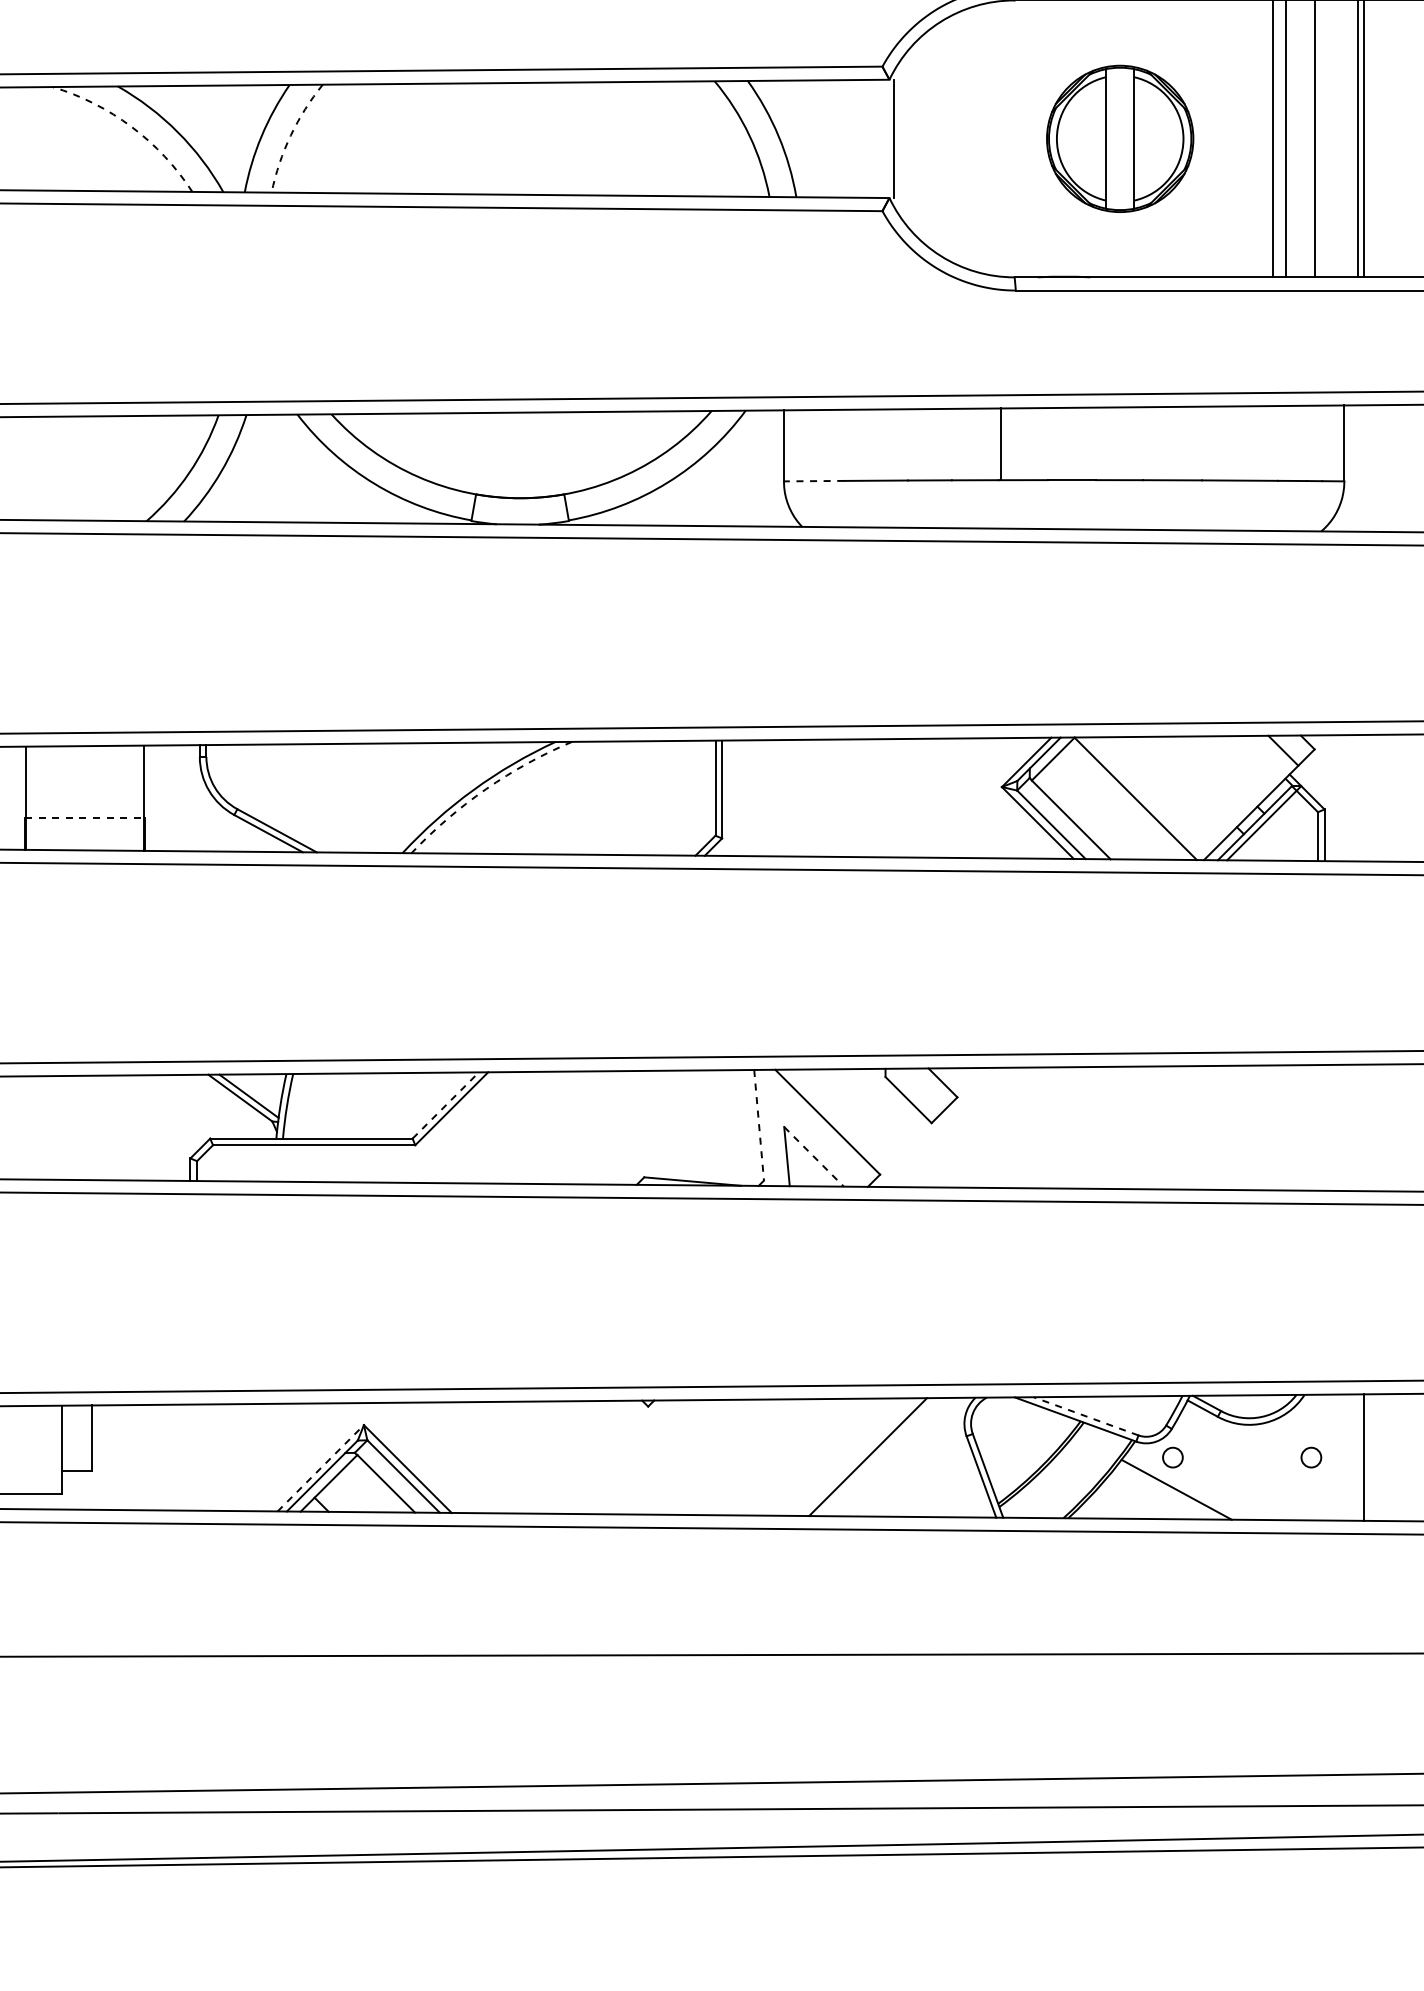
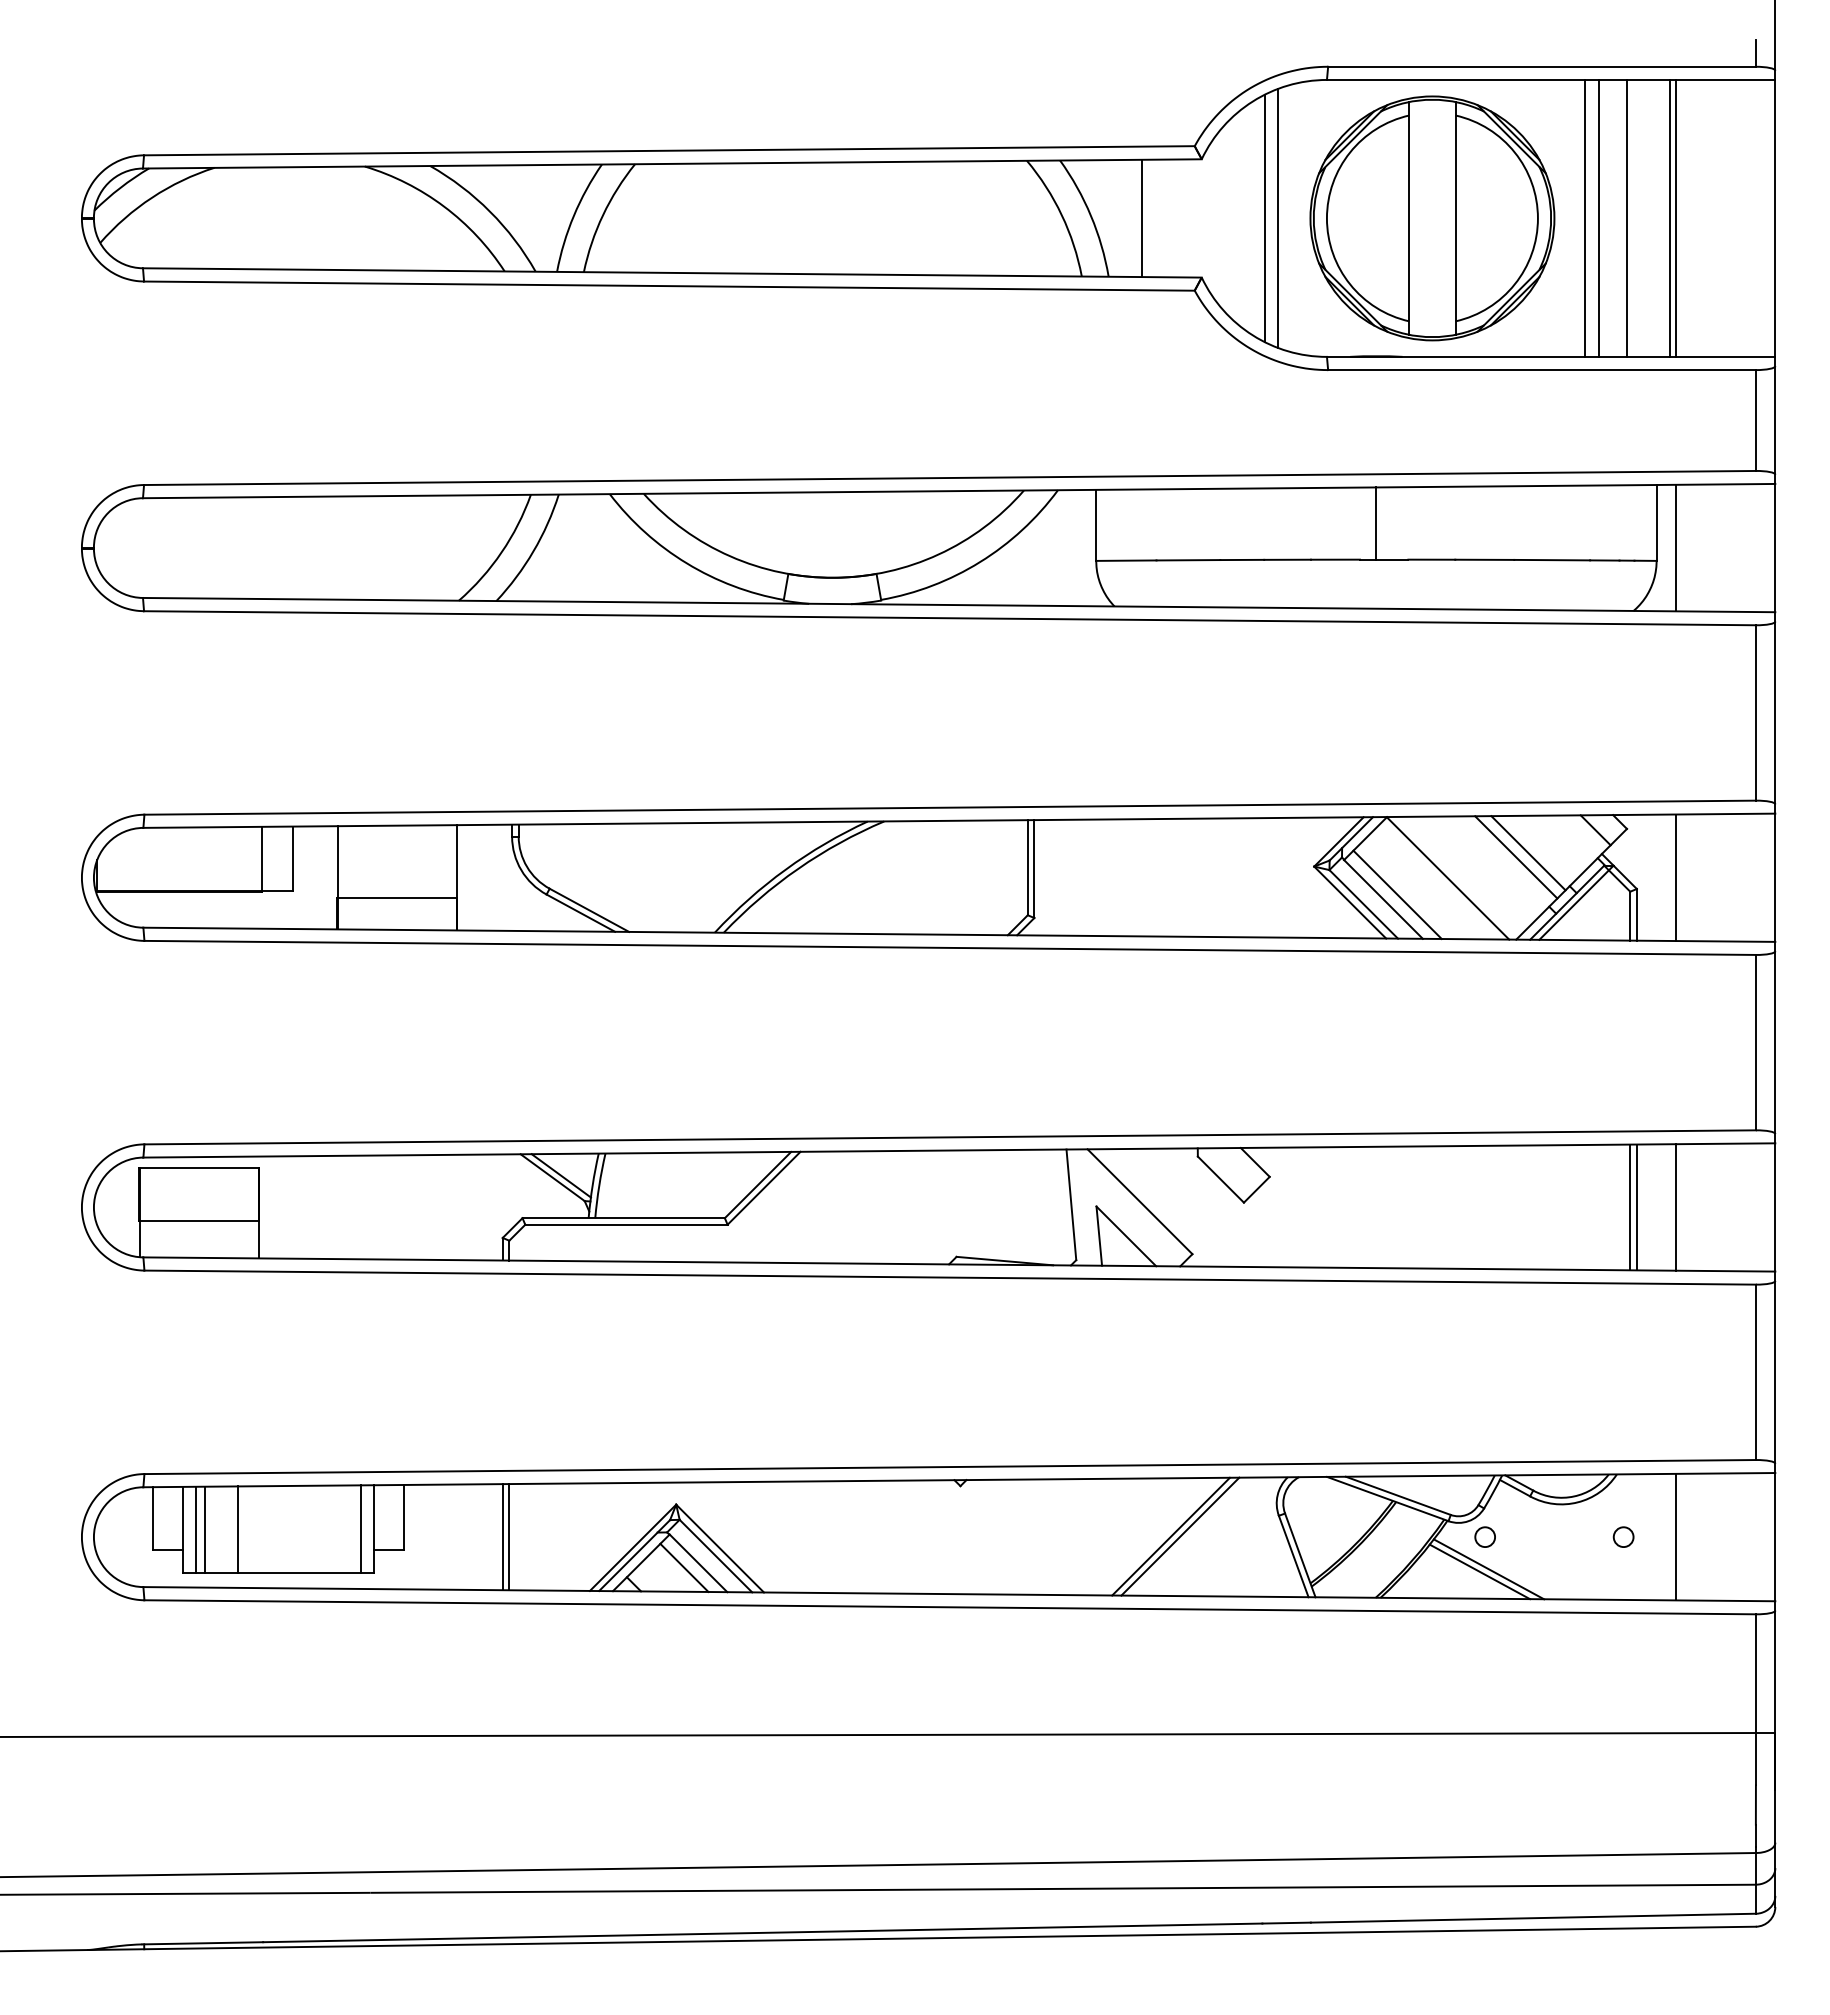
arc: (132, 126) -> (444, 206), dashed -> solid
arc: (291, 135) -> (603, 215), dashed -> solid
line: (894, 138) -> (1142, 218), moved
line: (953, 138) -> (1265, 218), added
line: (965, 138) -> (1277, 218), added
part: (1120, 138) -> (1432, 218), size x1.67
line: (1001, 443) -> (1376, 523), moved
line: (1364, 467) -> (1676, 547), added
line: (813, 480) -> (1125, 560), dashed -> solid
line: (1216, 773) -> (1528, 853), added
line: (1204, 777) -> (1516, 857), added
arc: (486, 788) -> (798, 868), dashed -> solid
line: (1364, 797) -> (1676, 877), added
line: (1085, 814) -> (1397, 894), added
line: (85, 817) -> (397, 897), dashed -> solid
line: (446, 1105) -> (758, 1185), dashed -> solid
line: (759, 1124) -> (1071, 1204), dashed -> solid
line: (1318, 1127) -> (1630, 1207), added
line: (1324, 1127) -> (1636, 1207), added
line: (1364, 1127) -> (1676, 1207), added
line: (814, 1156) -> (1126, 1236), dashed -> solid
line: (1086, 1415) -> (1398, 1495), dashed -> solid
line: (48, 1449) -> (360, 1529), added
line: (858, 1456) -> (1170, 1536), added
line: (190, 1457) -> (502, 1537), added
line: (197, 1457) -> (509, 1537), added
line: (321, 1467) -> (633, 1547), dashed -> solid
line: (372, 1487) -> (684, 1567), added
line: (1167, 1491) -> (1479, 1571), added

